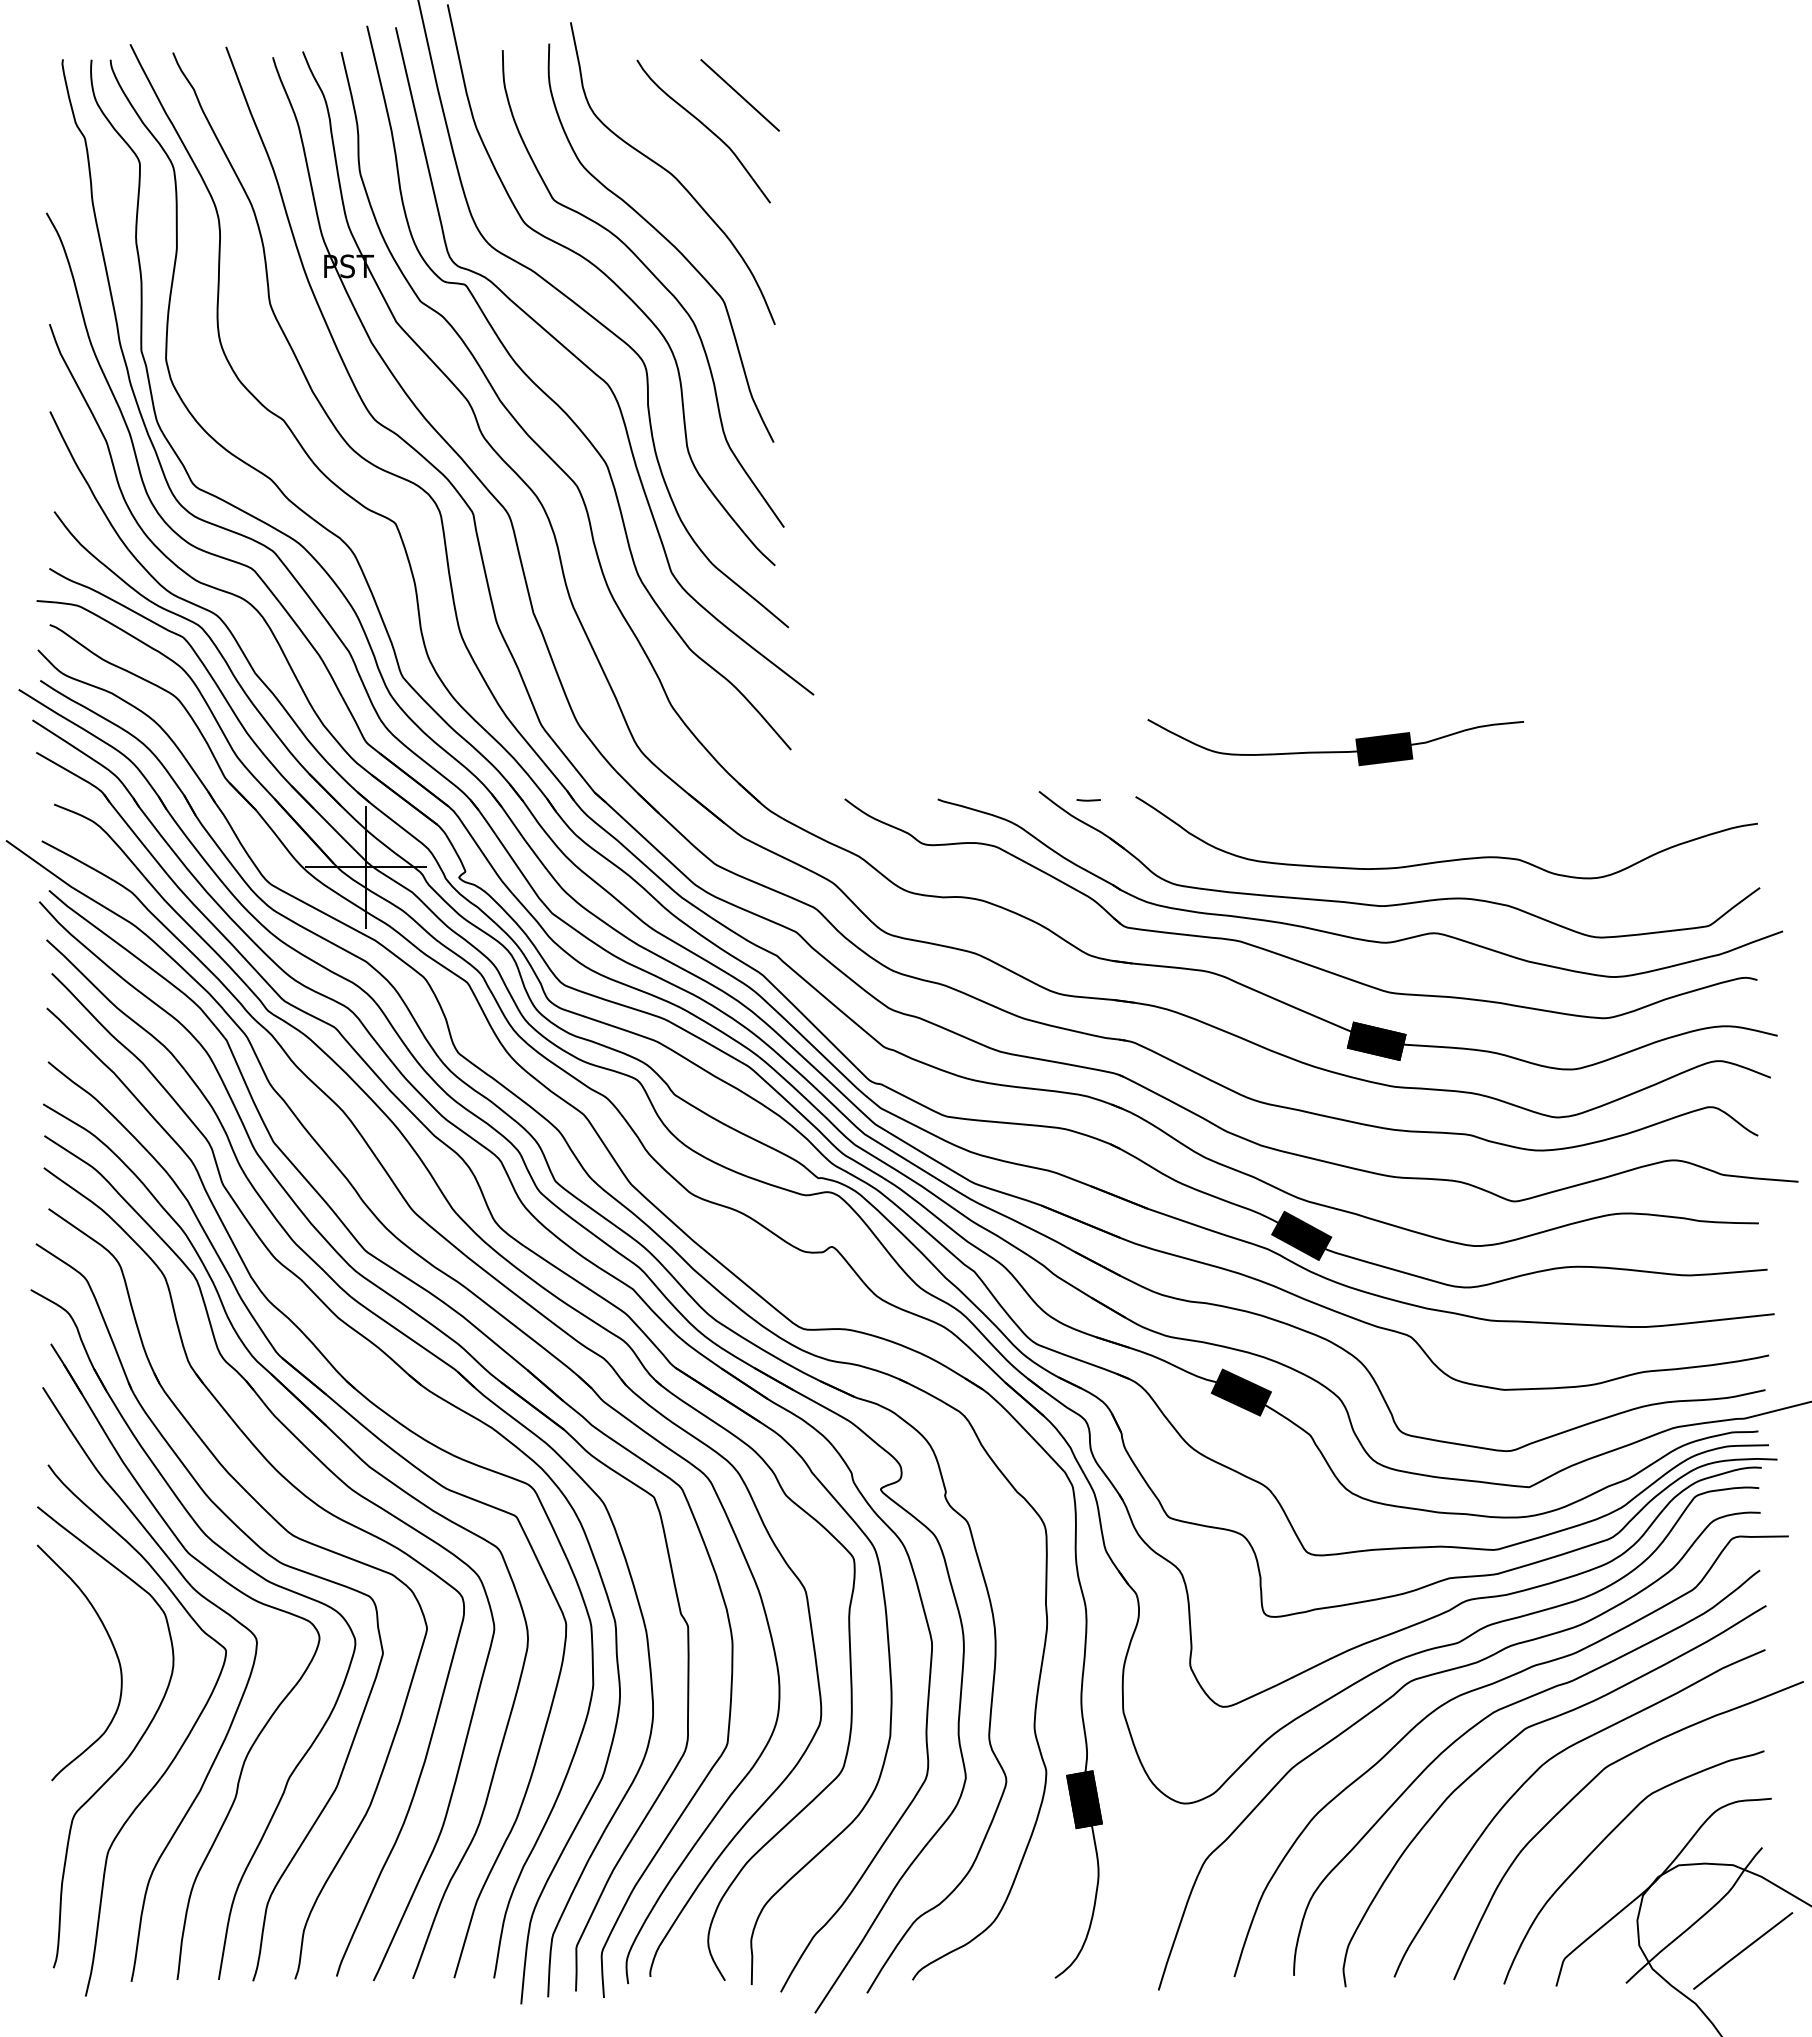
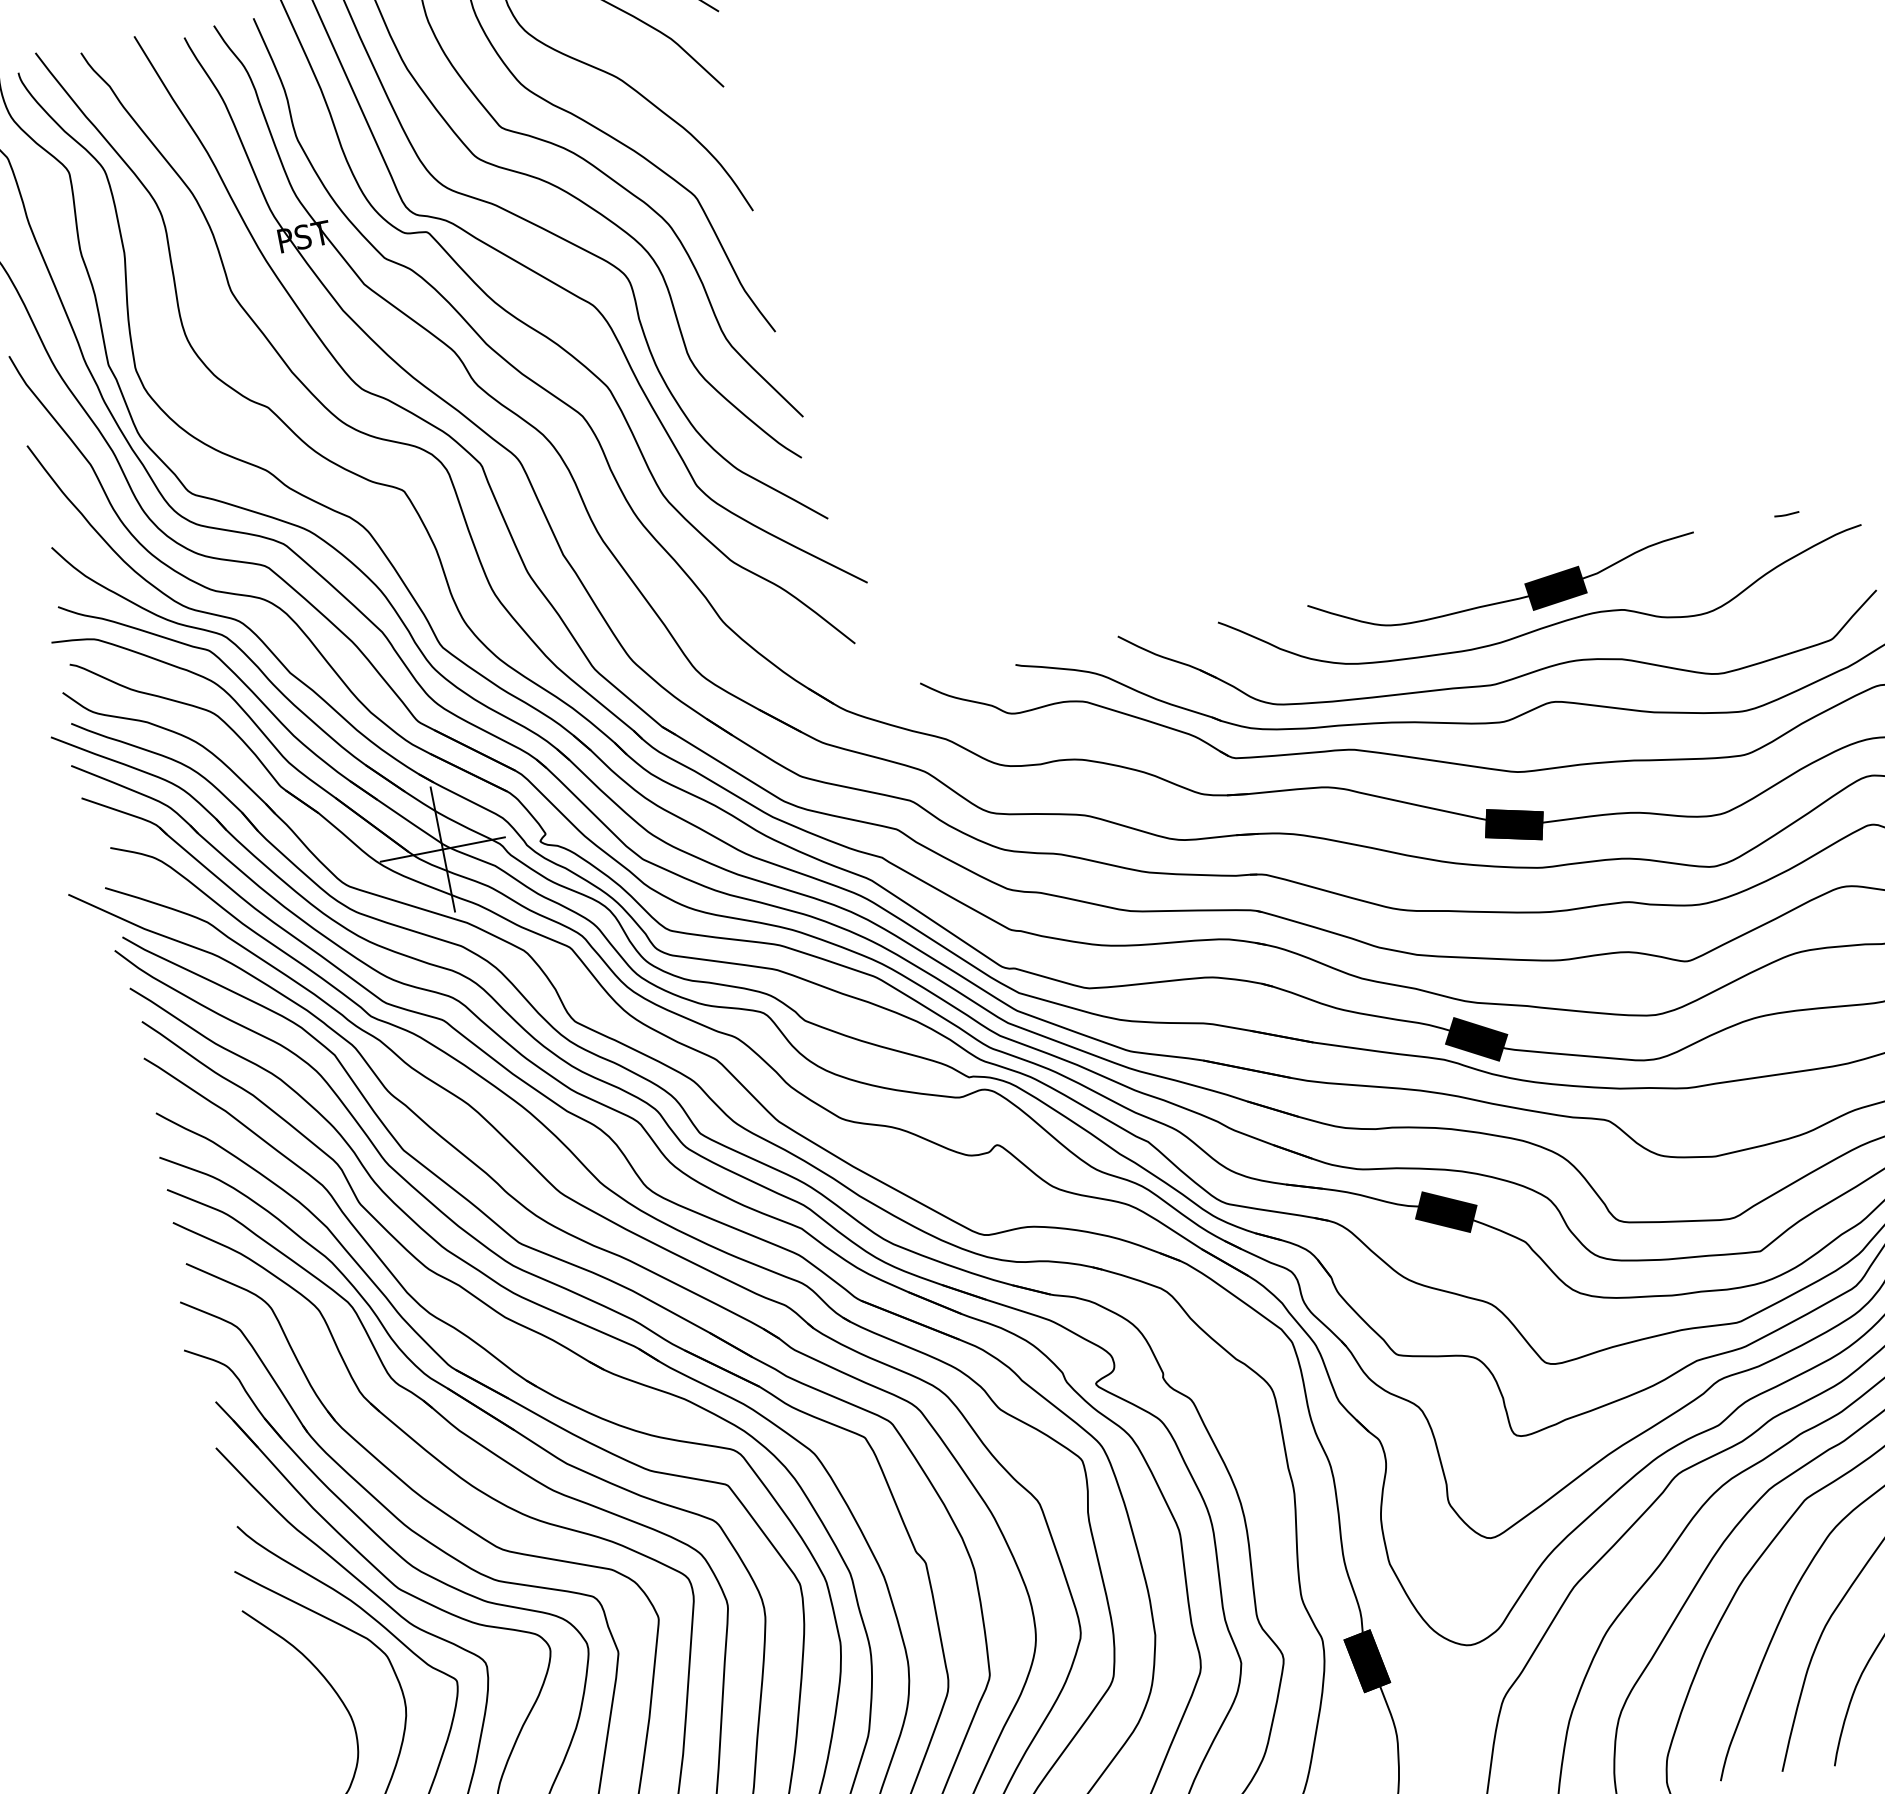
part: (1335, 751) -> (1506, 600), moved
line: (1088, 800) -> (1786, 514), moved

